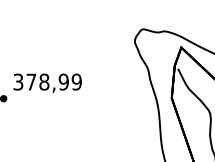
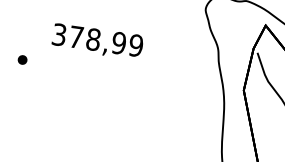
text: (47, 82) -> (97, 40), moved

